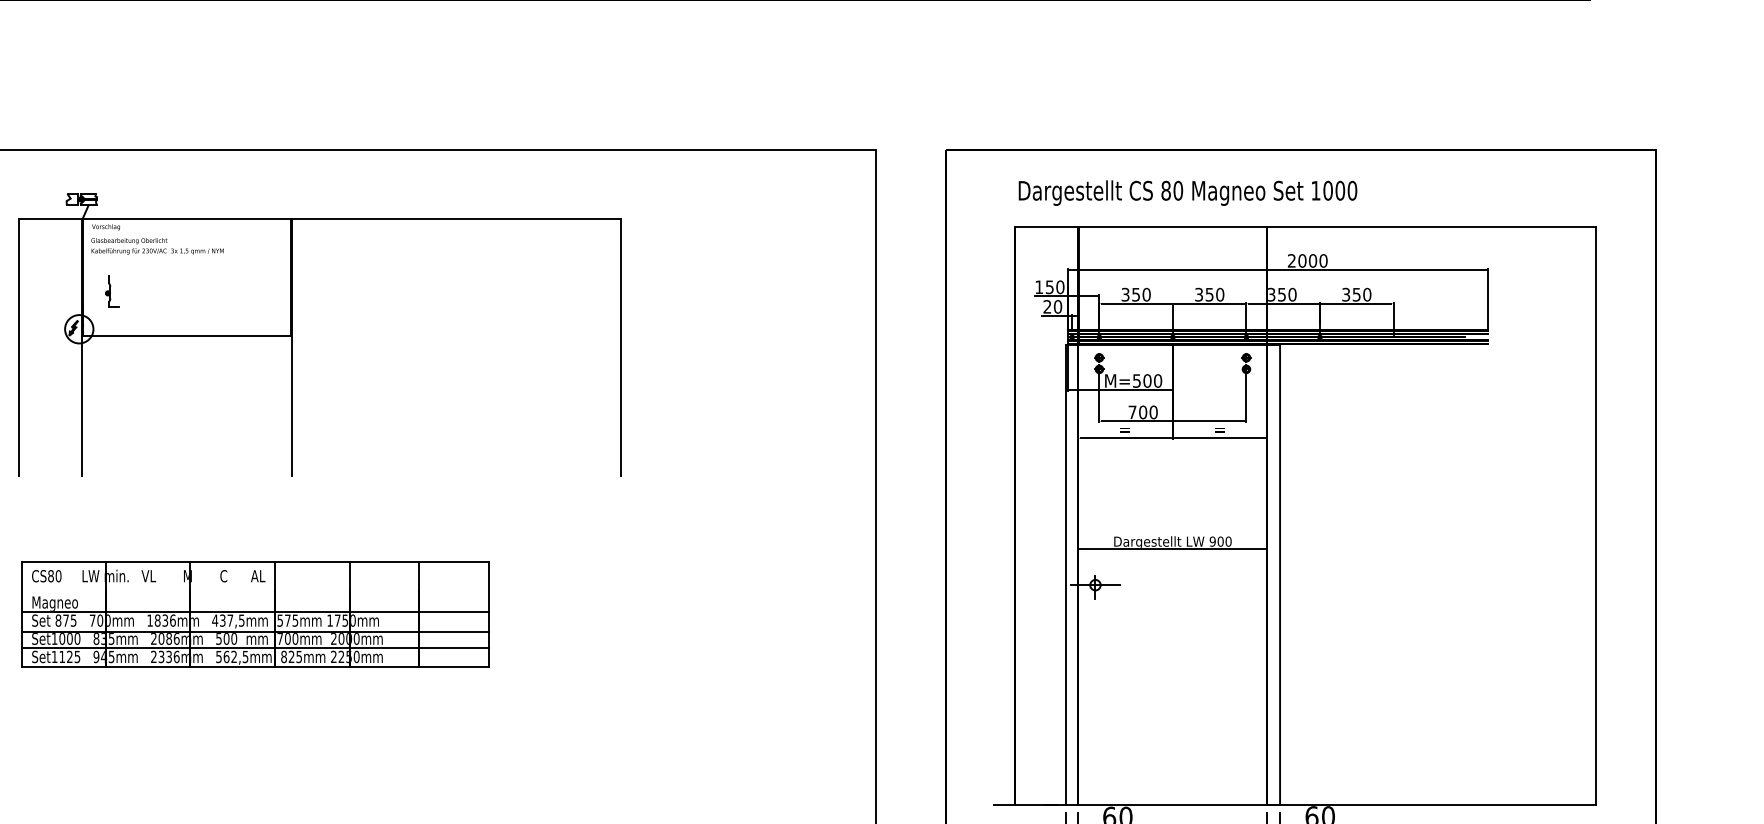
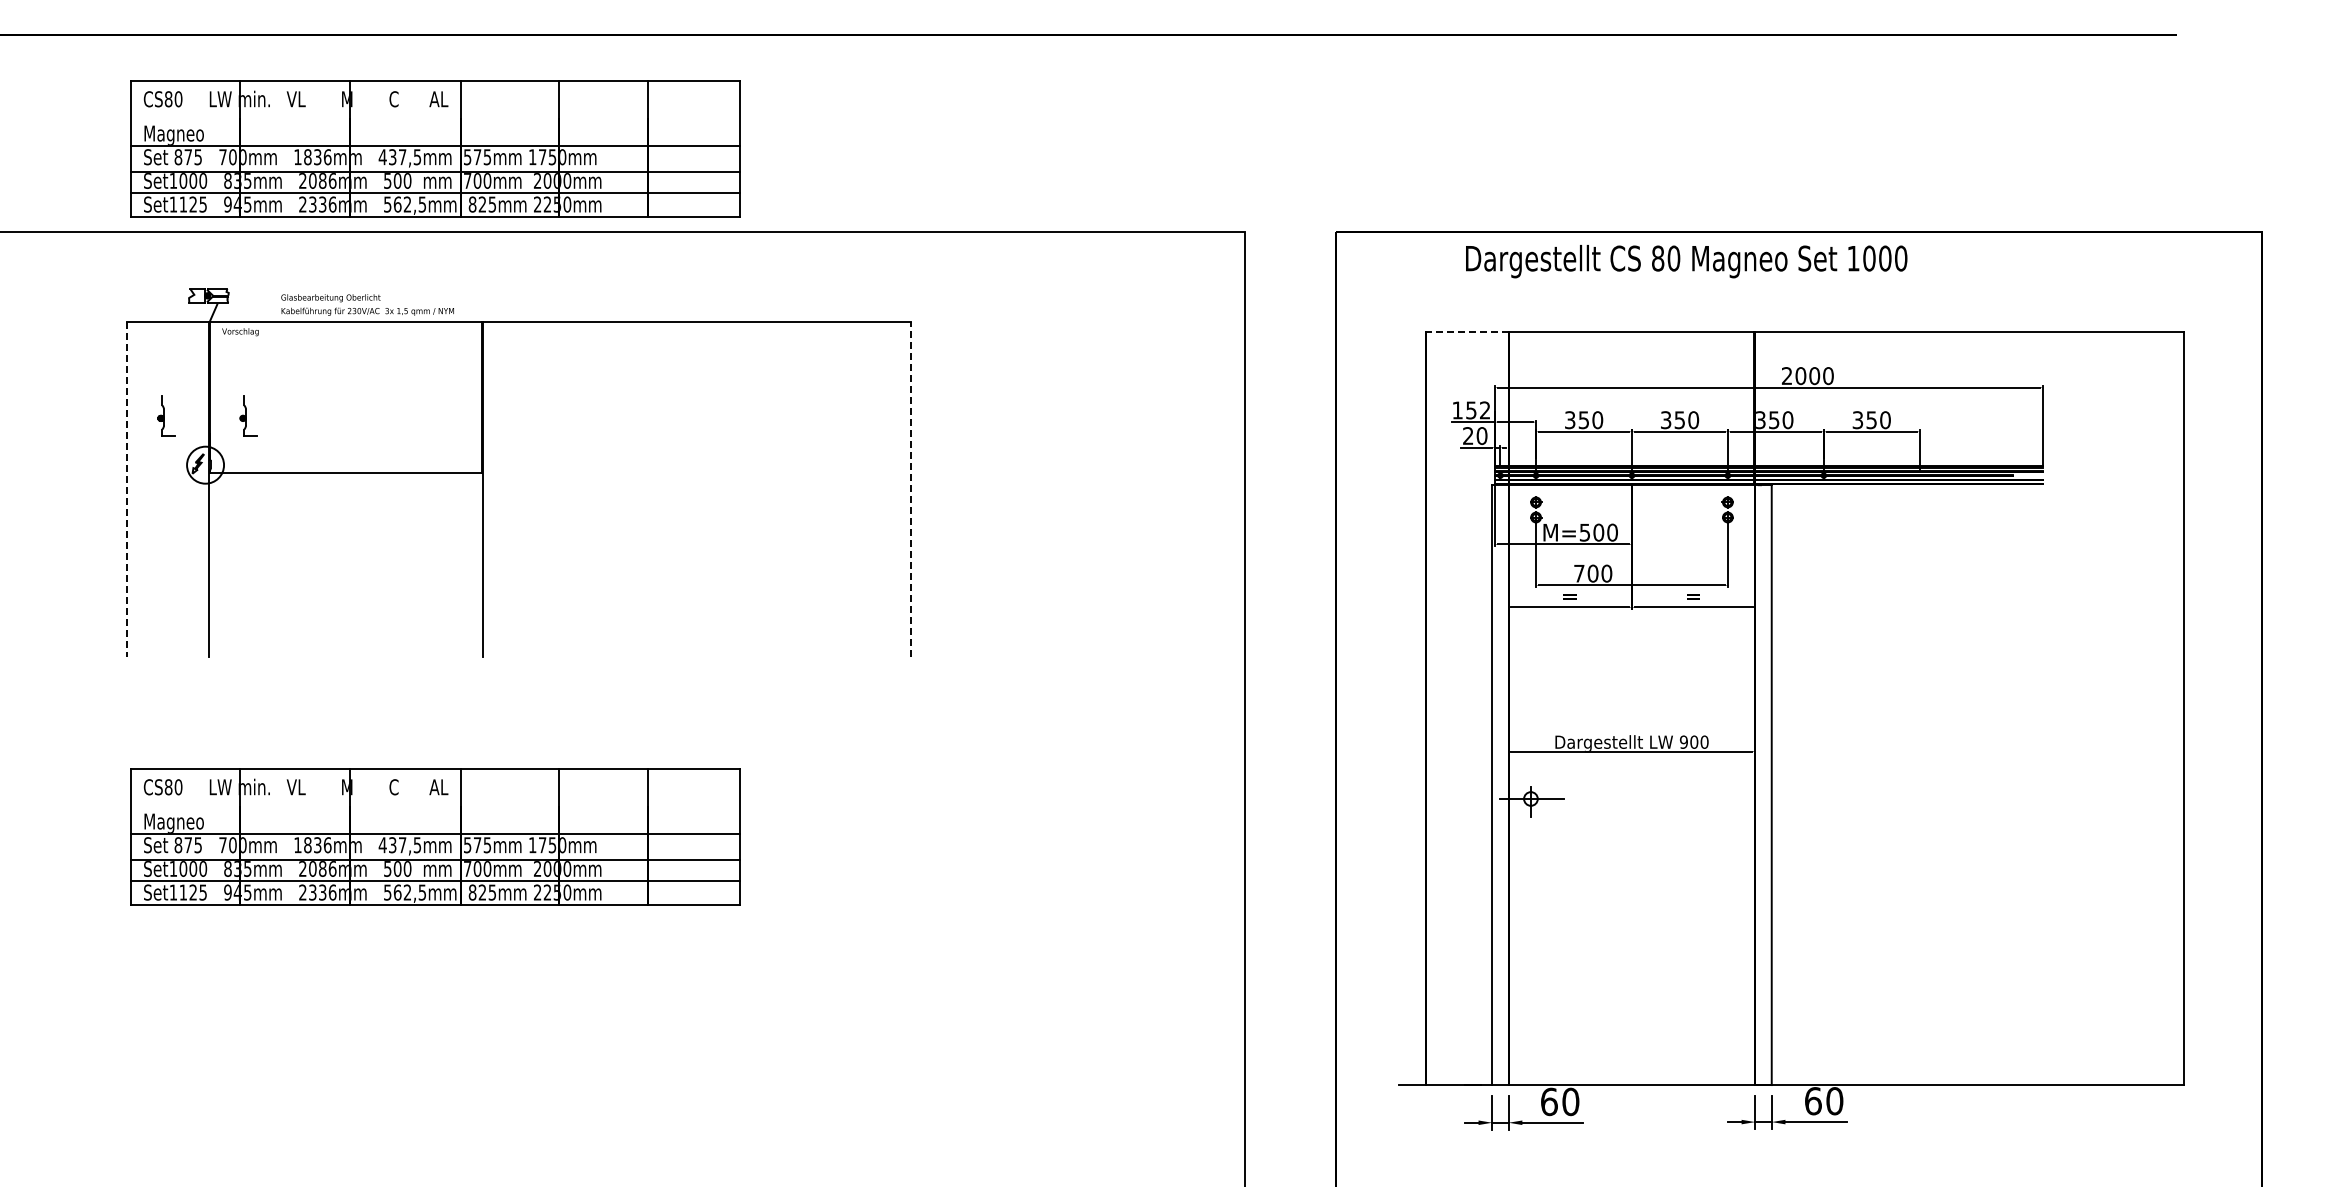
part: (255, 86) -> (435, 148), added
text: (1187, 193) -> (1686, 261), moved
line: (1046, 227) -> (1467, 332), solid -> dashed
text: (157, 245) -> (367, 304), moved
text: (1059, 287) -> (1484, 410), 150 -> 152
part: (49, 291) -> (166, 415), added
line: (18, 347) -> (126, 489), solid -> dashed
line: (620, 347) -> (911, 489), solid -> dashed

